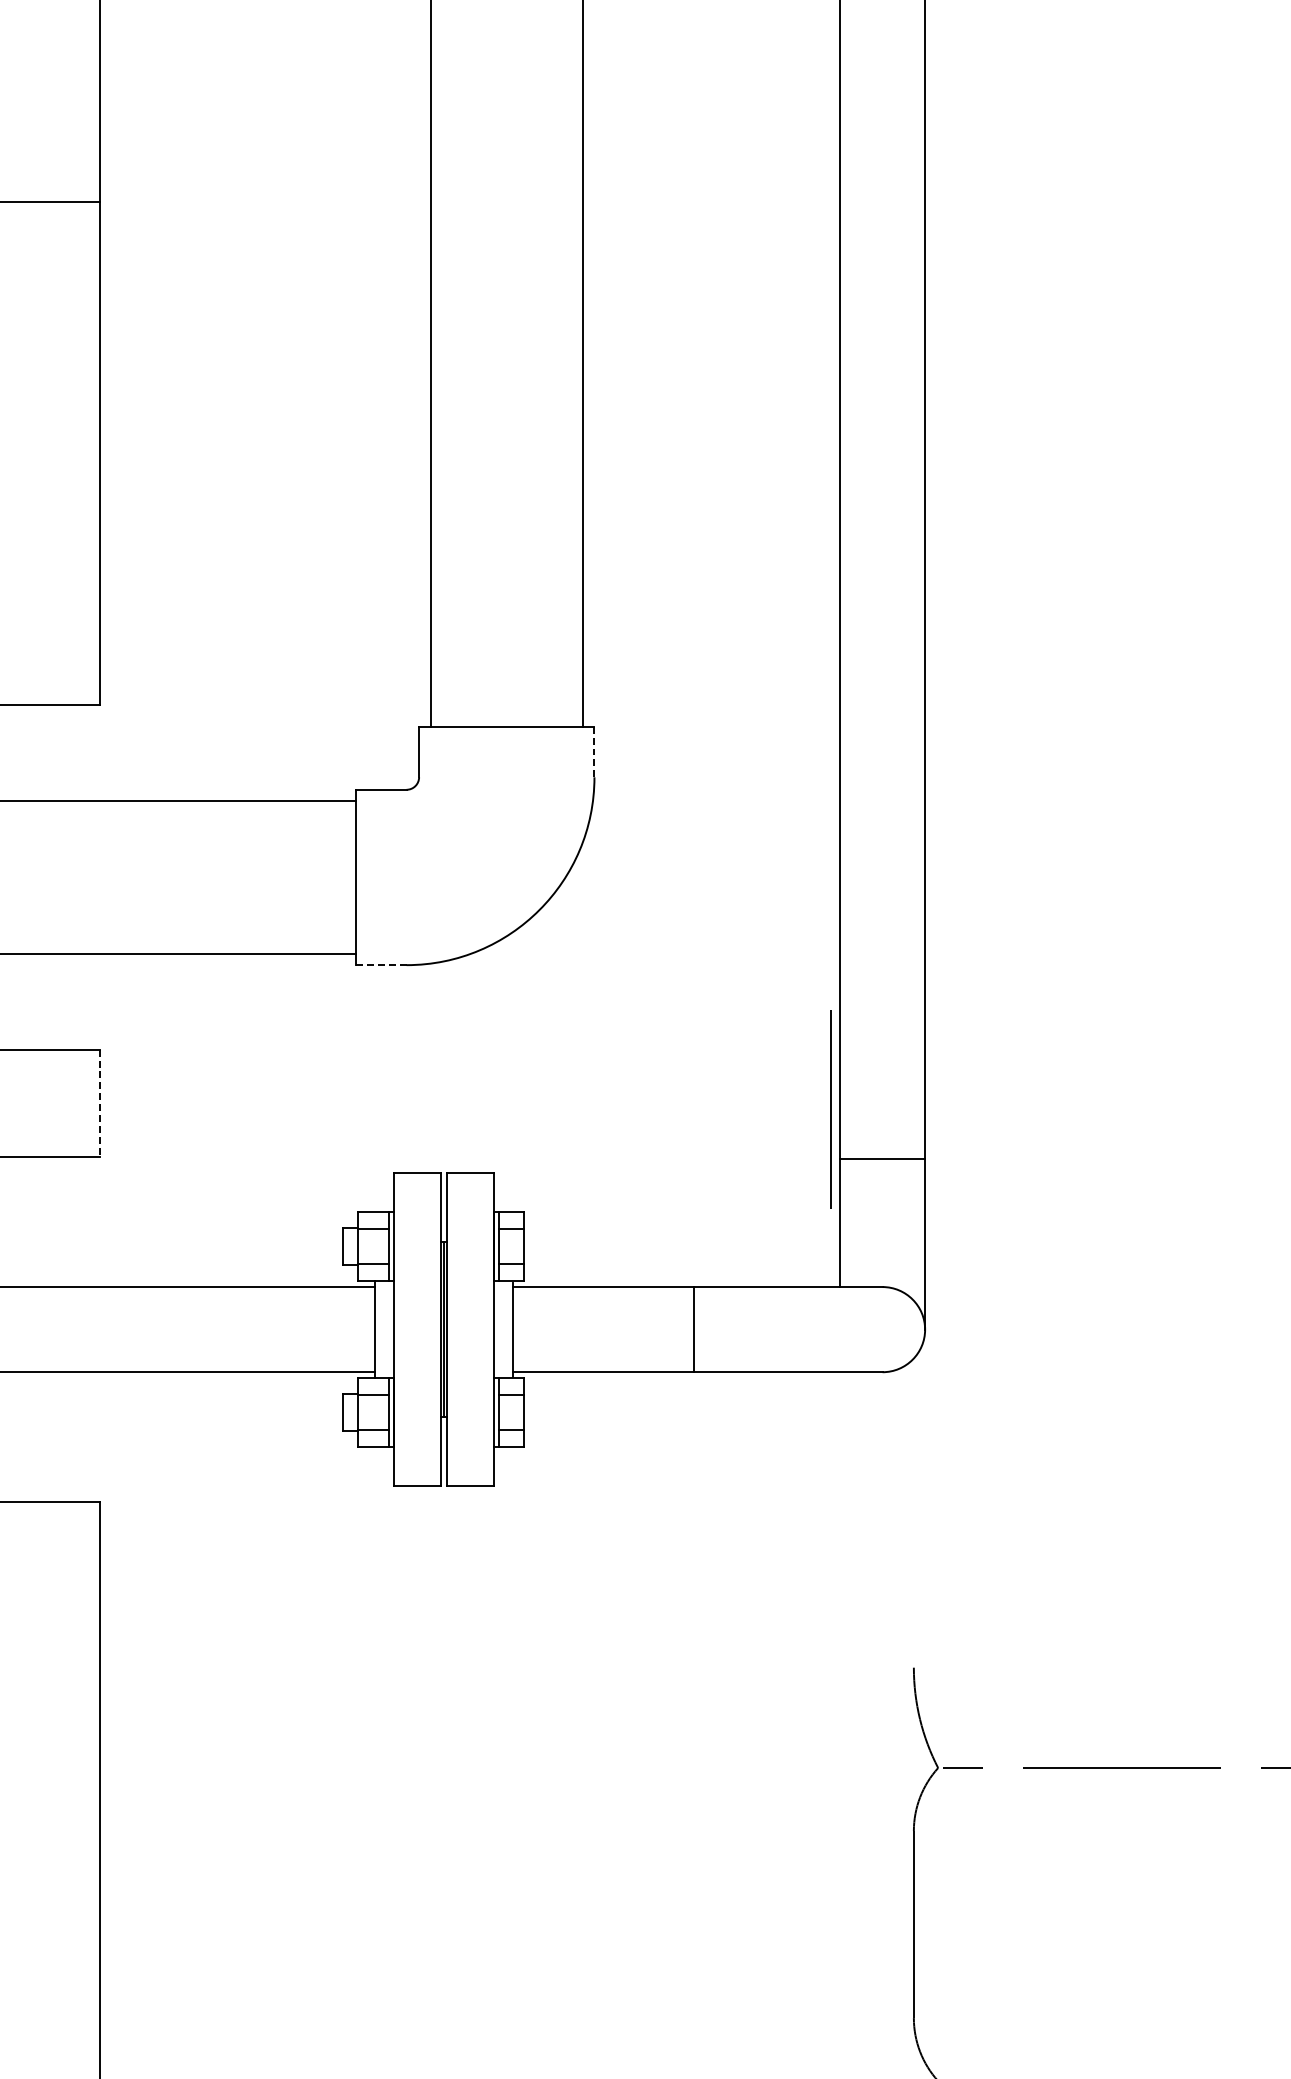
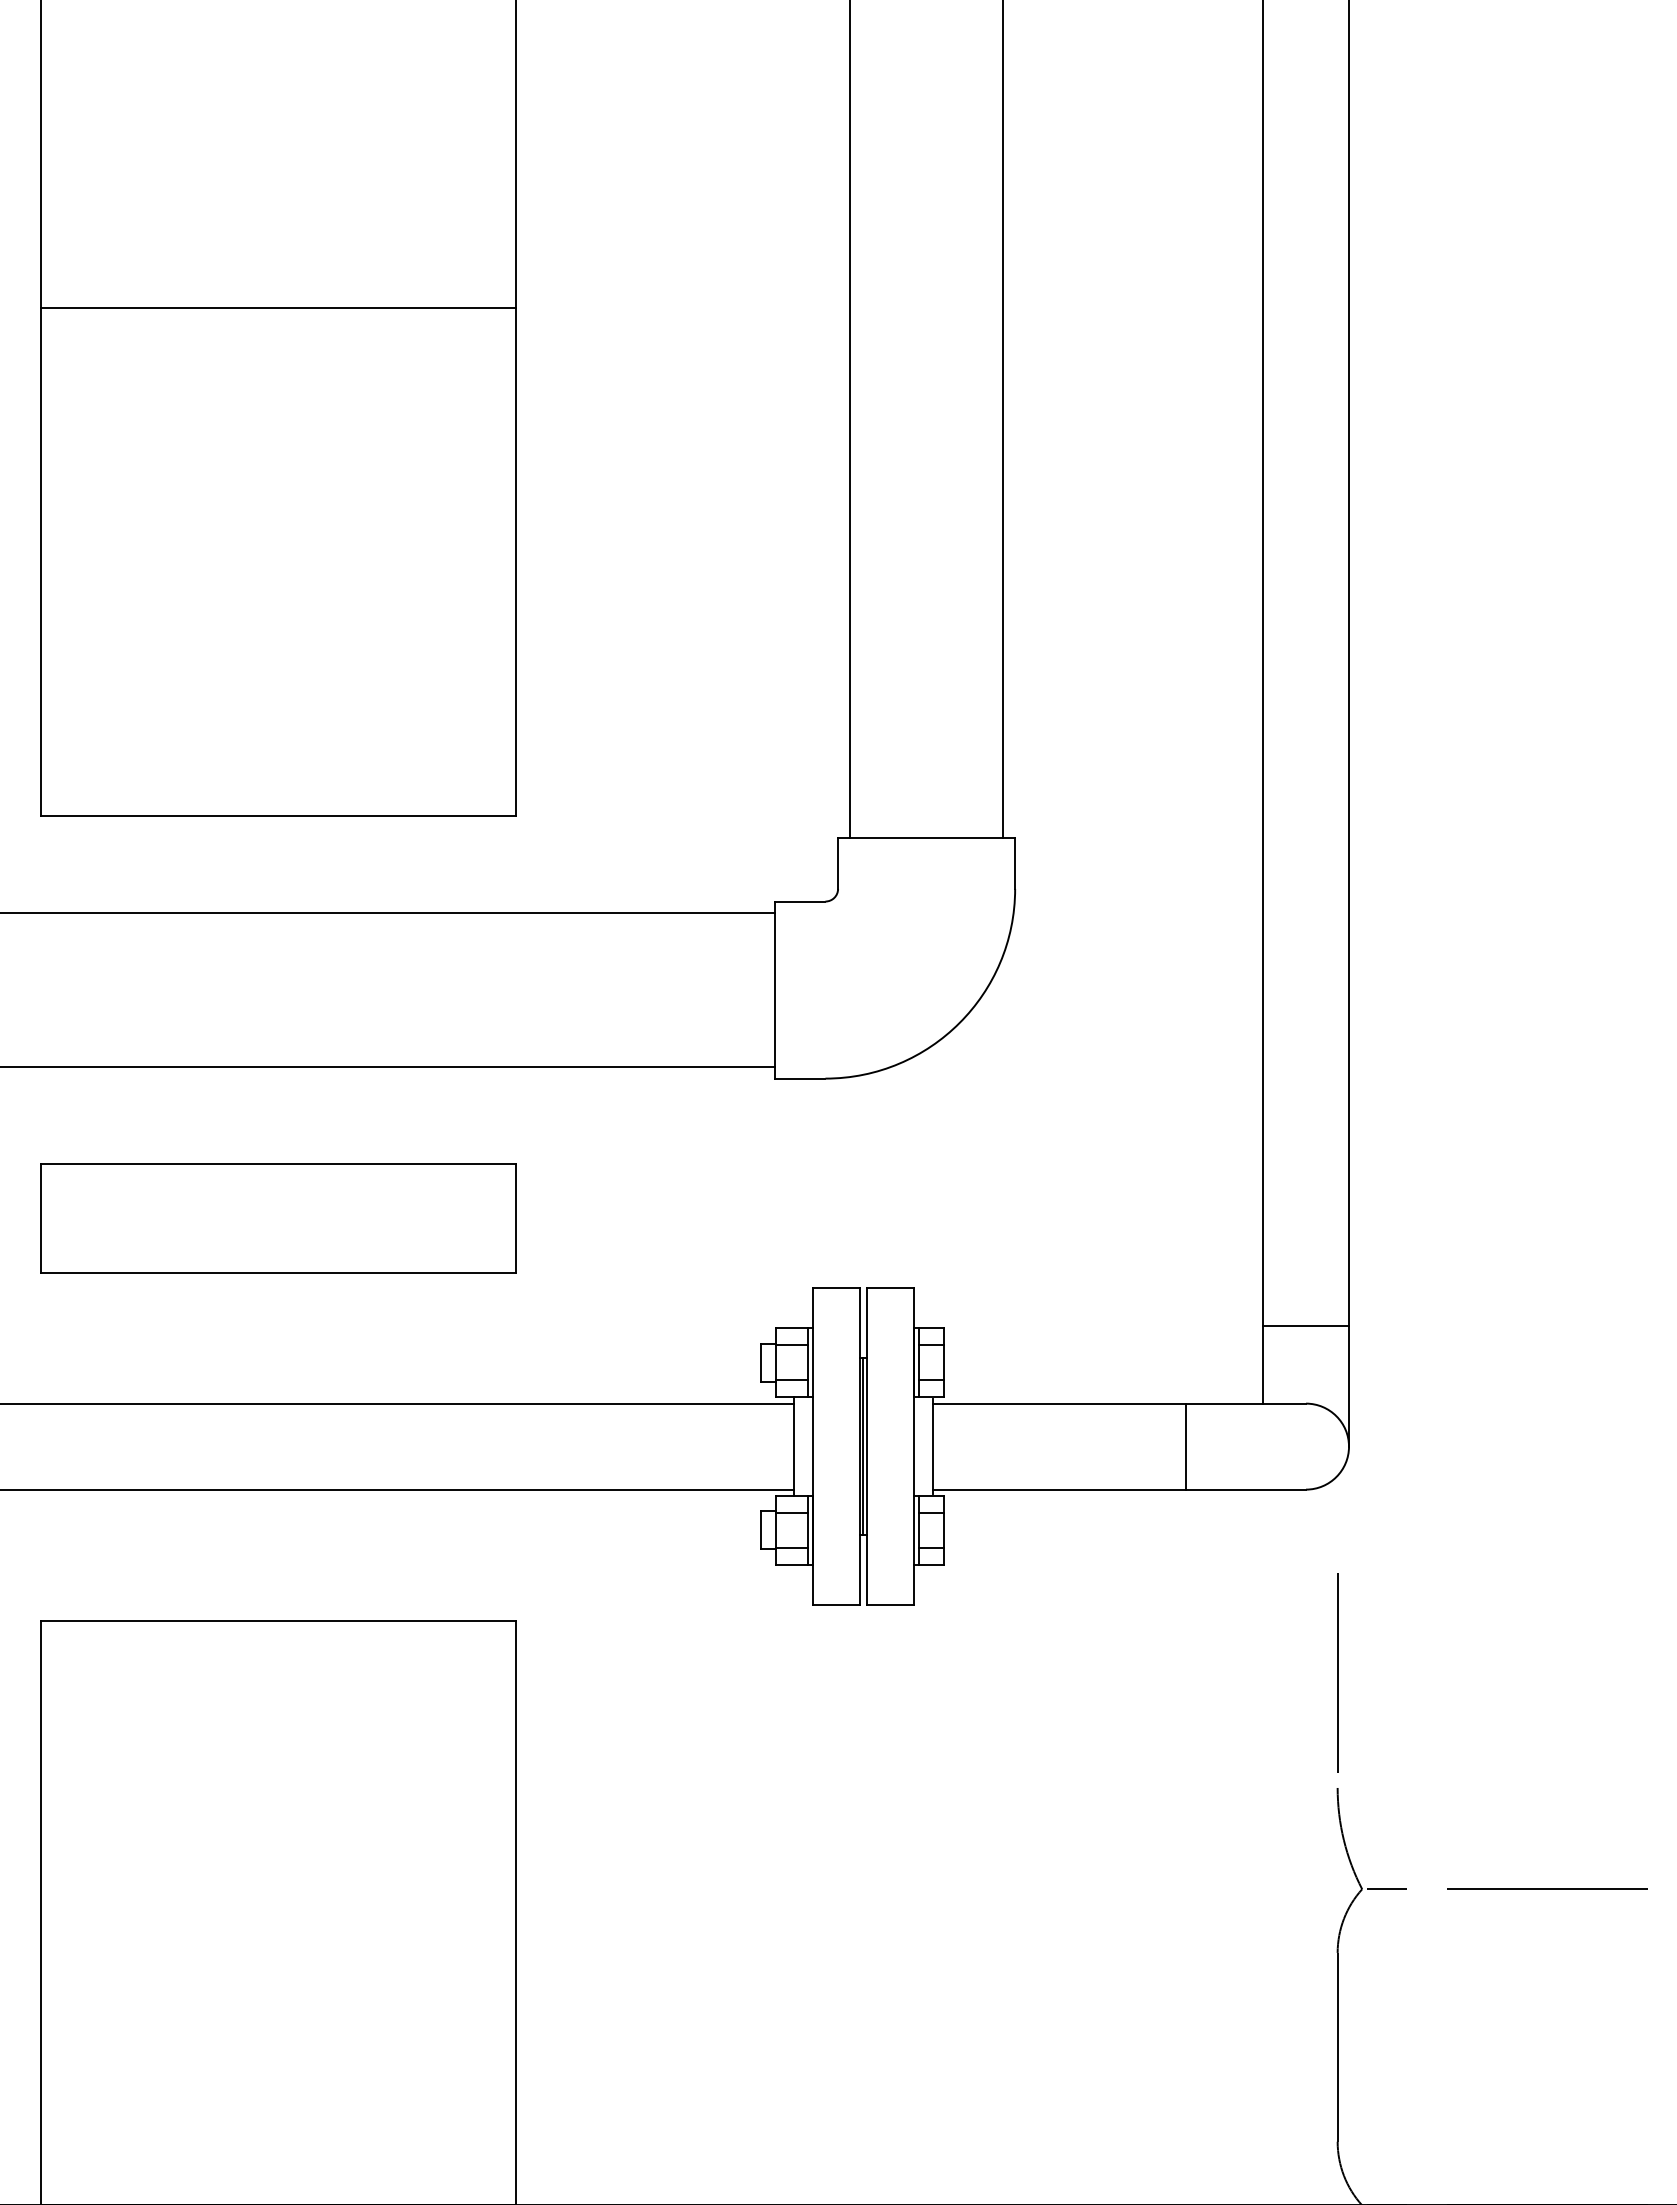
line: (594, 752) -> (1015, 863), dashed -> solid
line: (380, 965) -> (799, 1078), dashed -> solid
line: (99, 1103) -> (515, 1218), dashed -> solid
line: (830, 1108) -> (1337, 1672), moved
line: (883, 1159) -> (1306, 1326), moved
line: (693, 1329) -> (1185, 1446), moved

